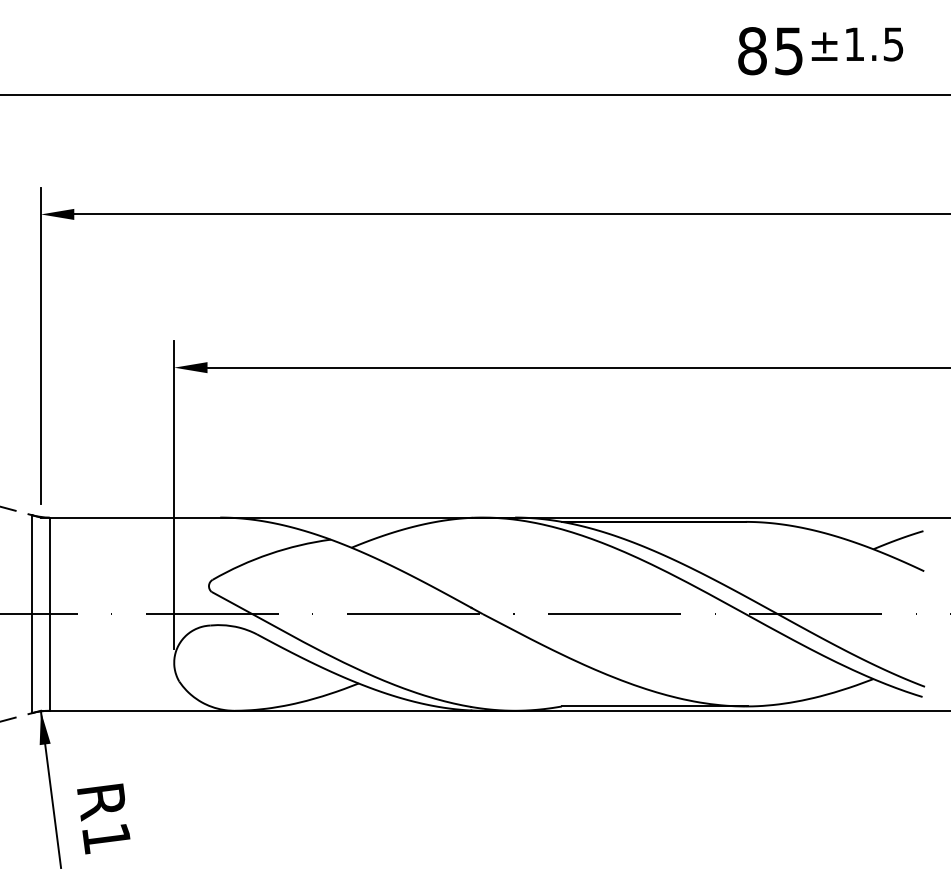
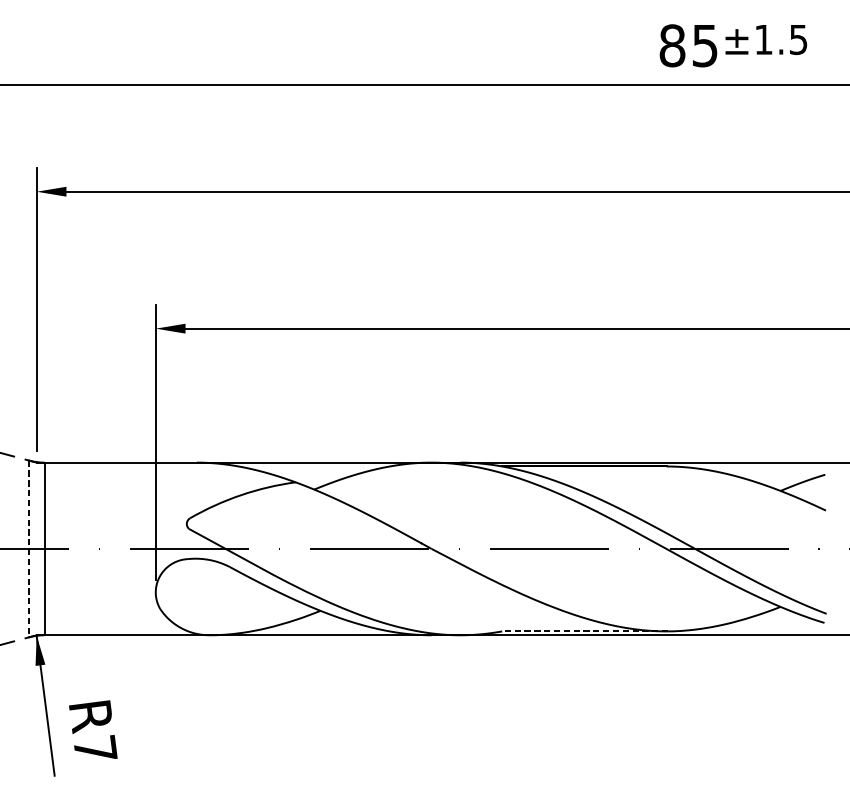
line: (32, 614) -> (29, 549), solid -> dashed
line: (654, 706) -> (584, 631), solid -> dashed
text: (106, 838) -> (95, 749), R1 -> R7

